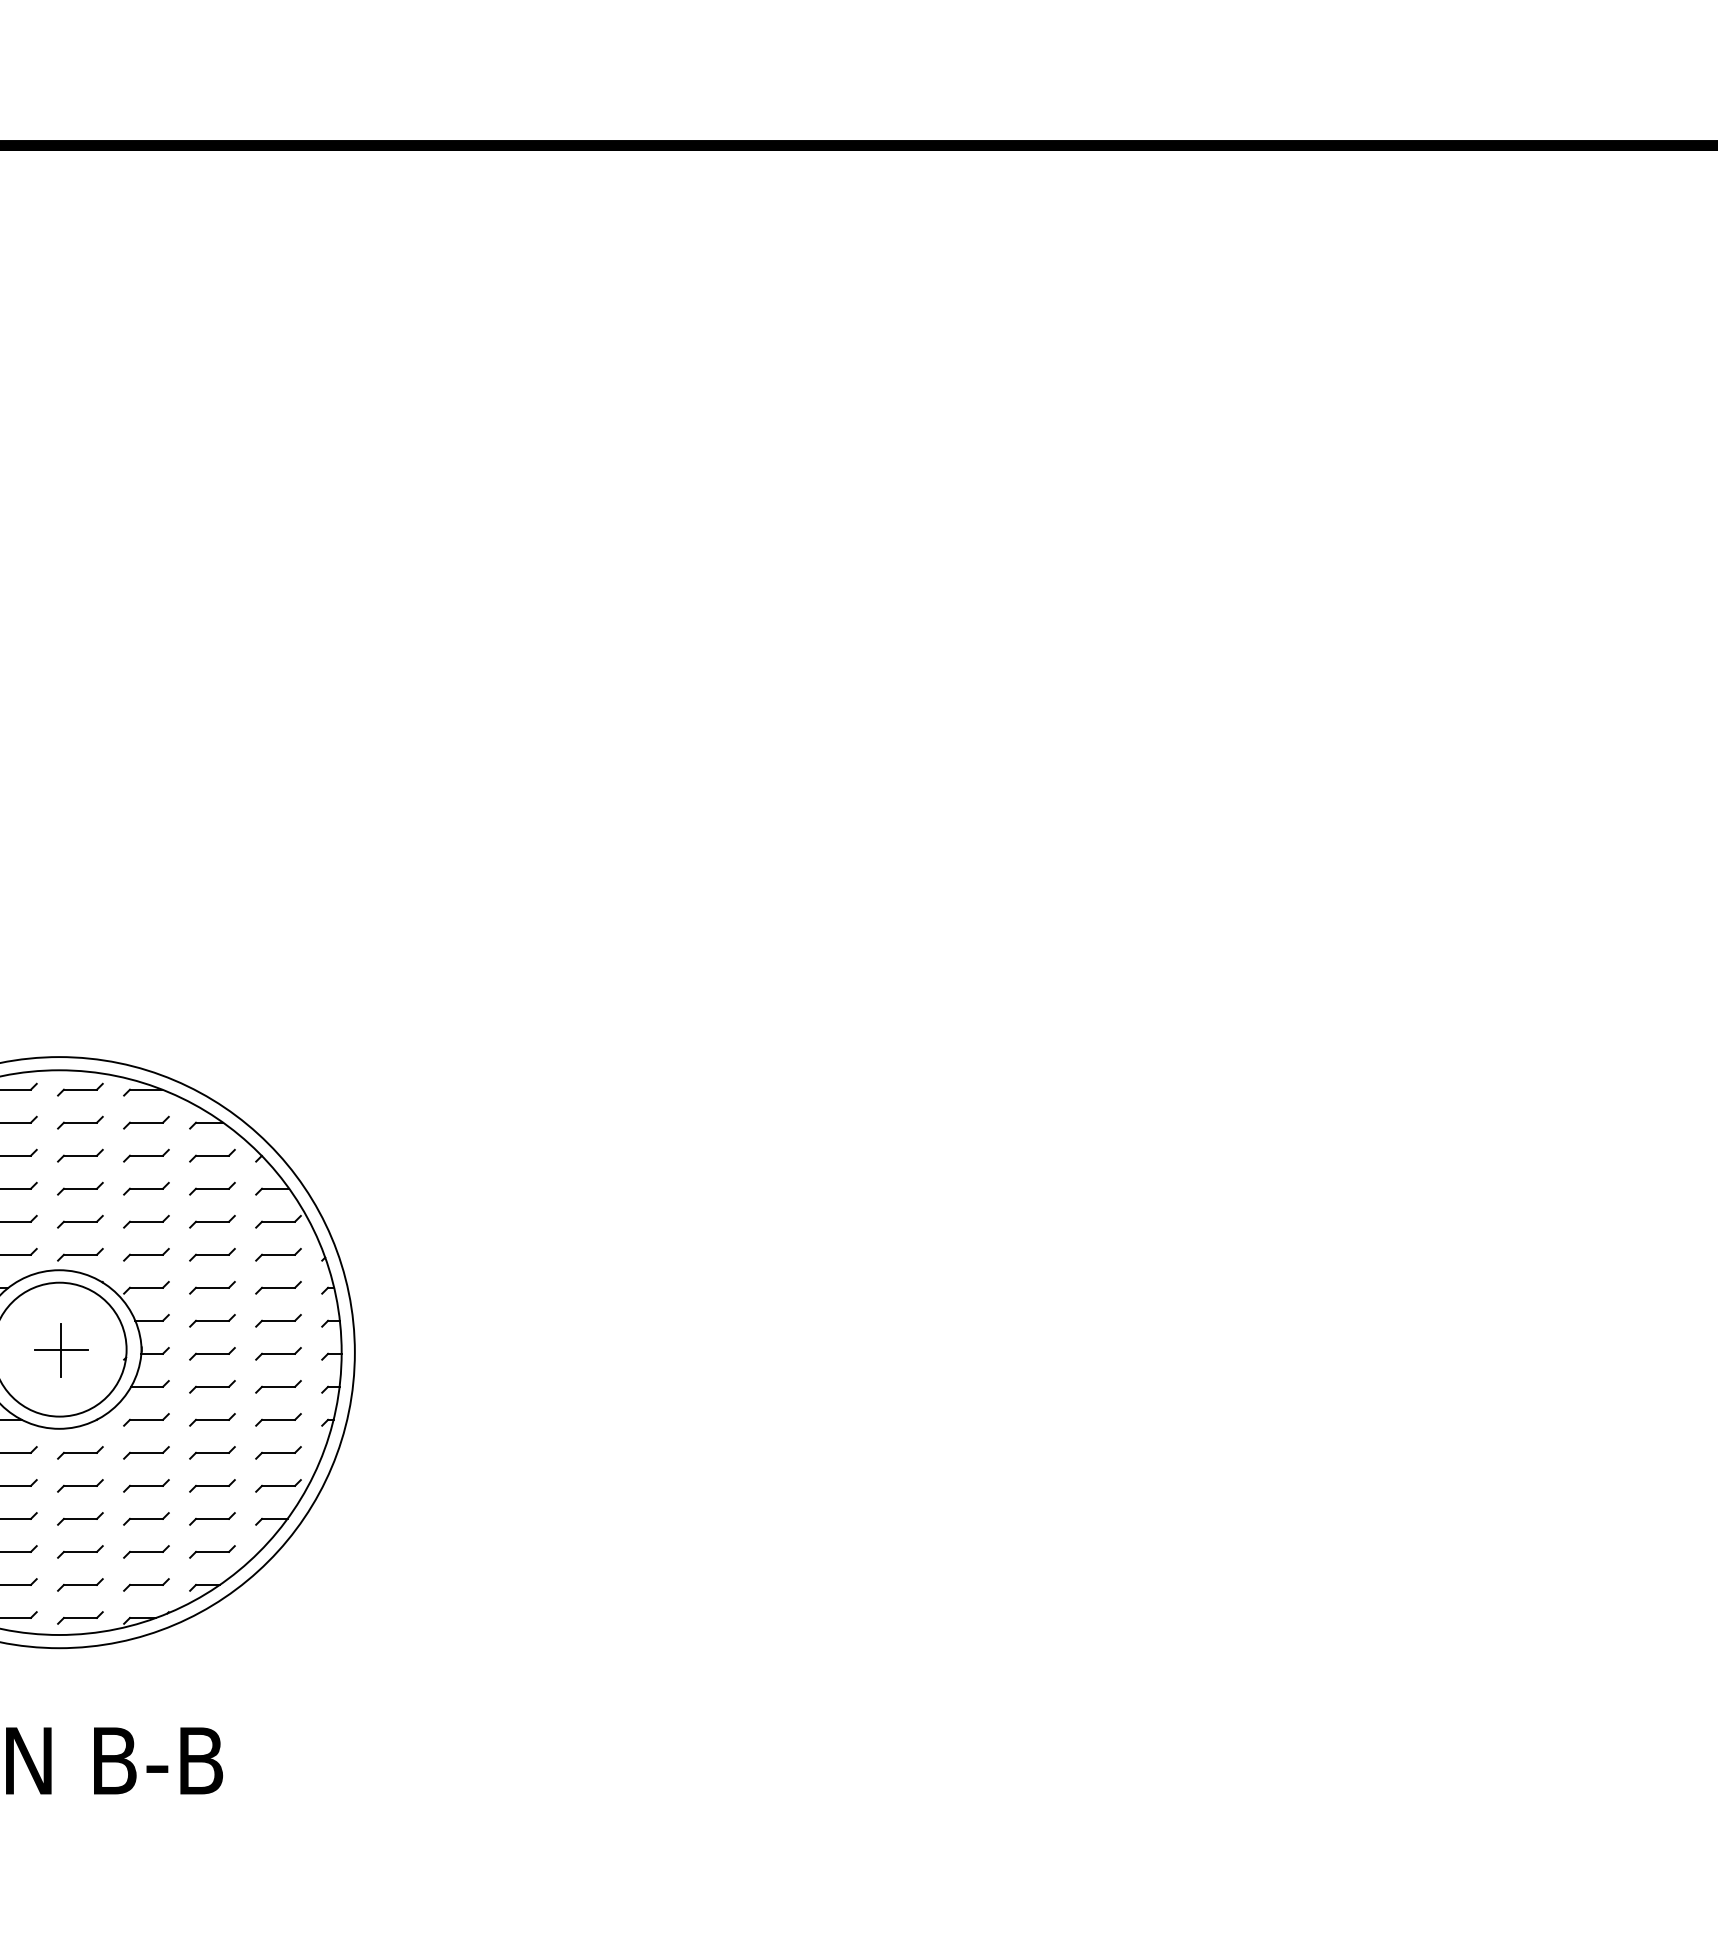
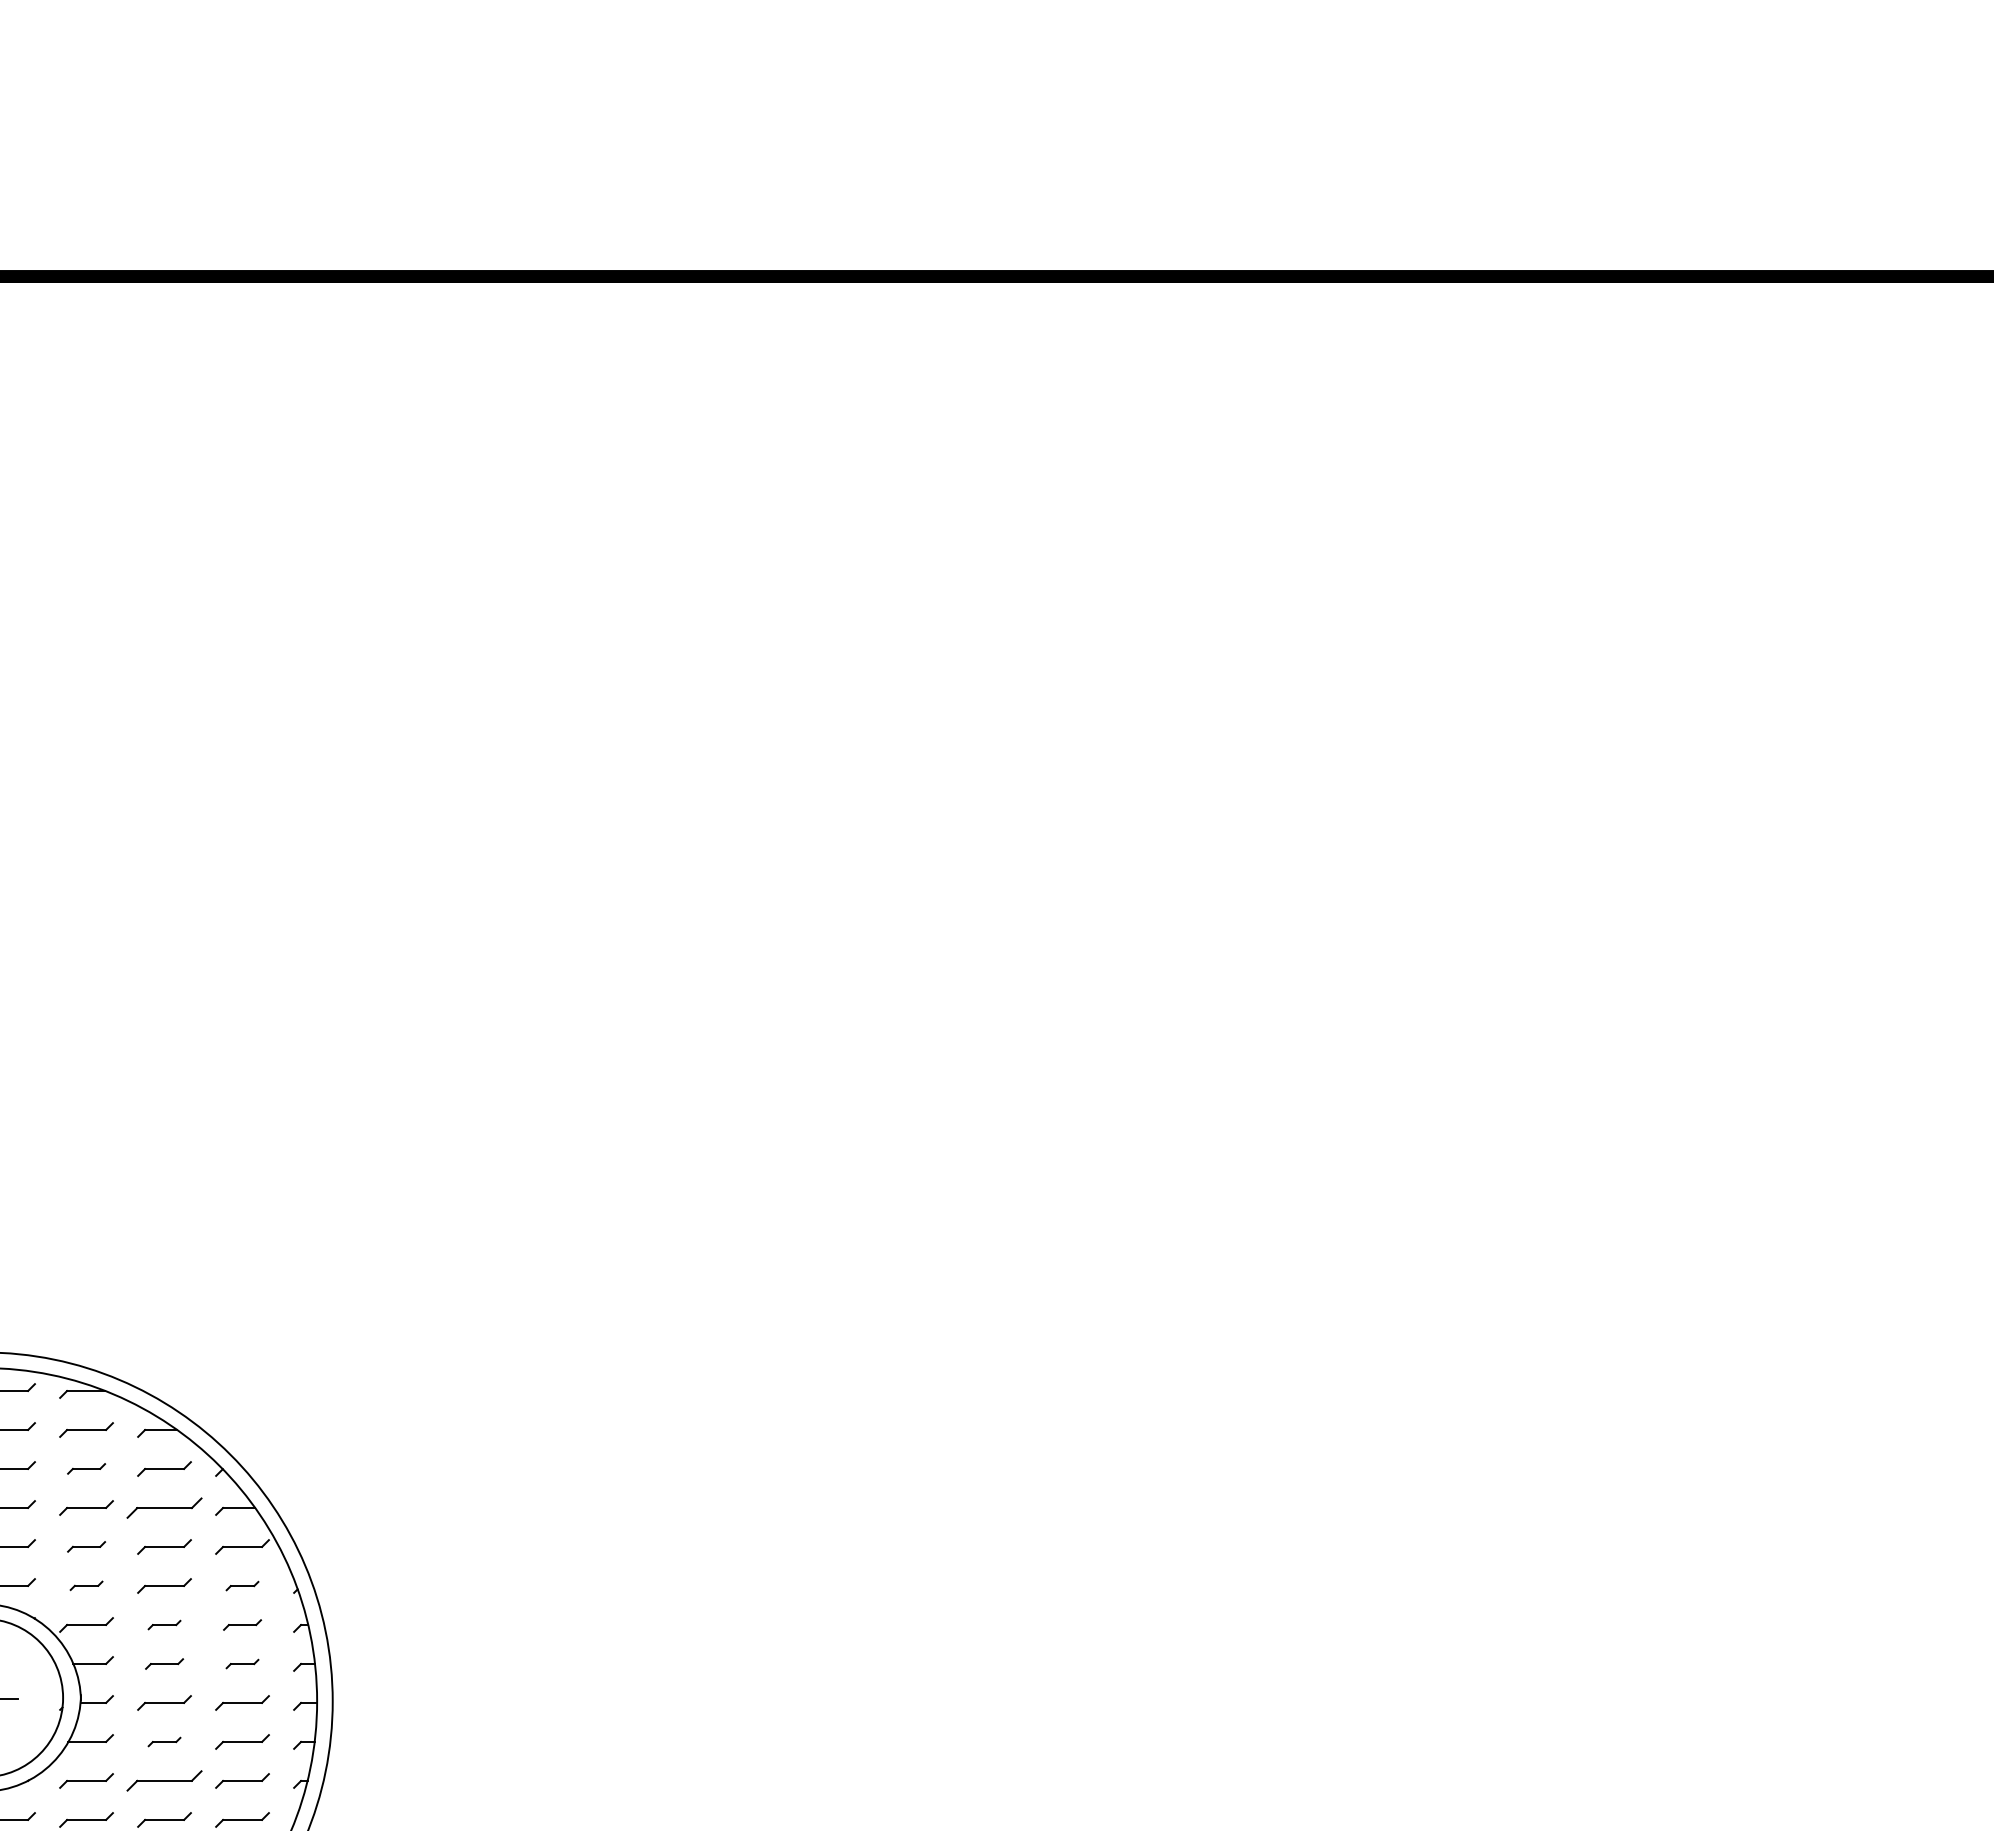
part: (146, 1155) -> (86, 1468), size x0.7
part: (212, 1188) -> (164, 1507), size x1.4
part: (146, 1221) -> (86, 1546), size x0.7
part: (146, 1254) -> (86, 1585), size x0.6
part: (278, 1254) -> (242, 1585), size x0.6
part: (212, 1287) -> (164, 1624), size x0.6
part: (278, 1287) -> (242, 1624), size x0.7
part: (212, 1320) -> (164, 1663), size x0.7
part: (278, 1320) -> (242, 1663), size x0.6
part: (212, 1386) -> (164, 1741), size x0.6
part: (212, 1419) -> (164, 1780), size x1.4

